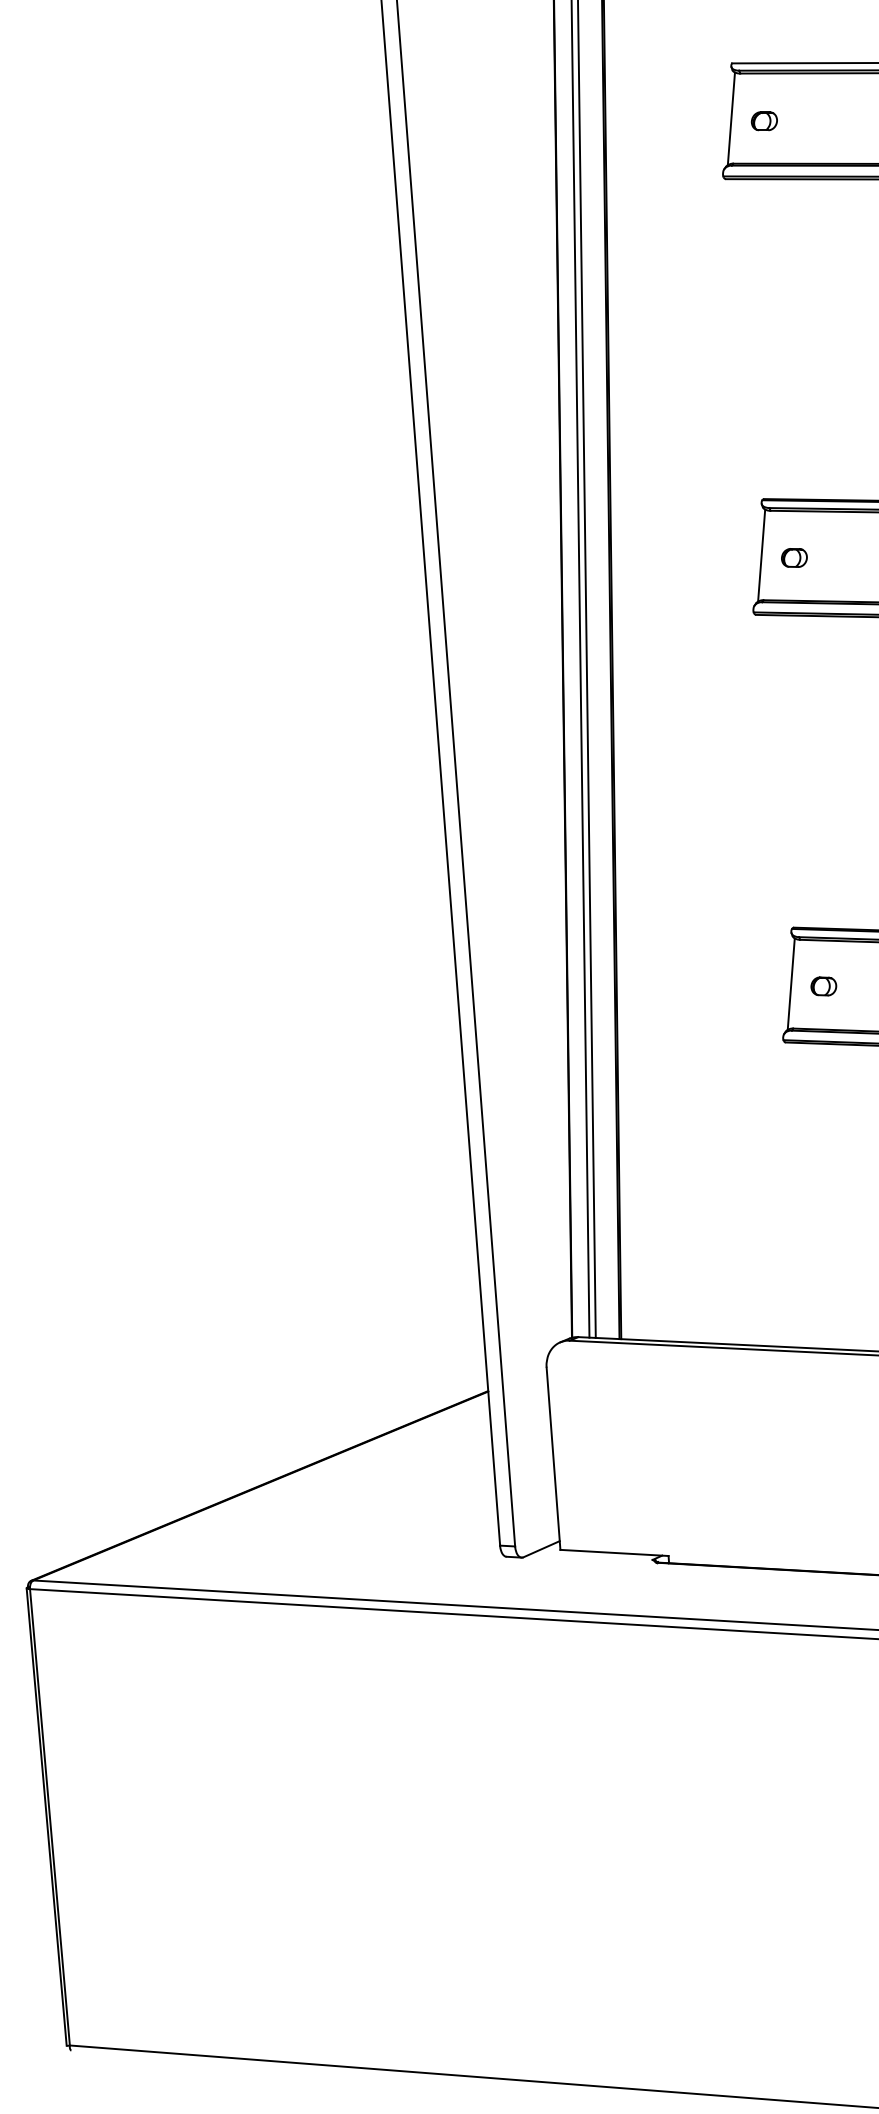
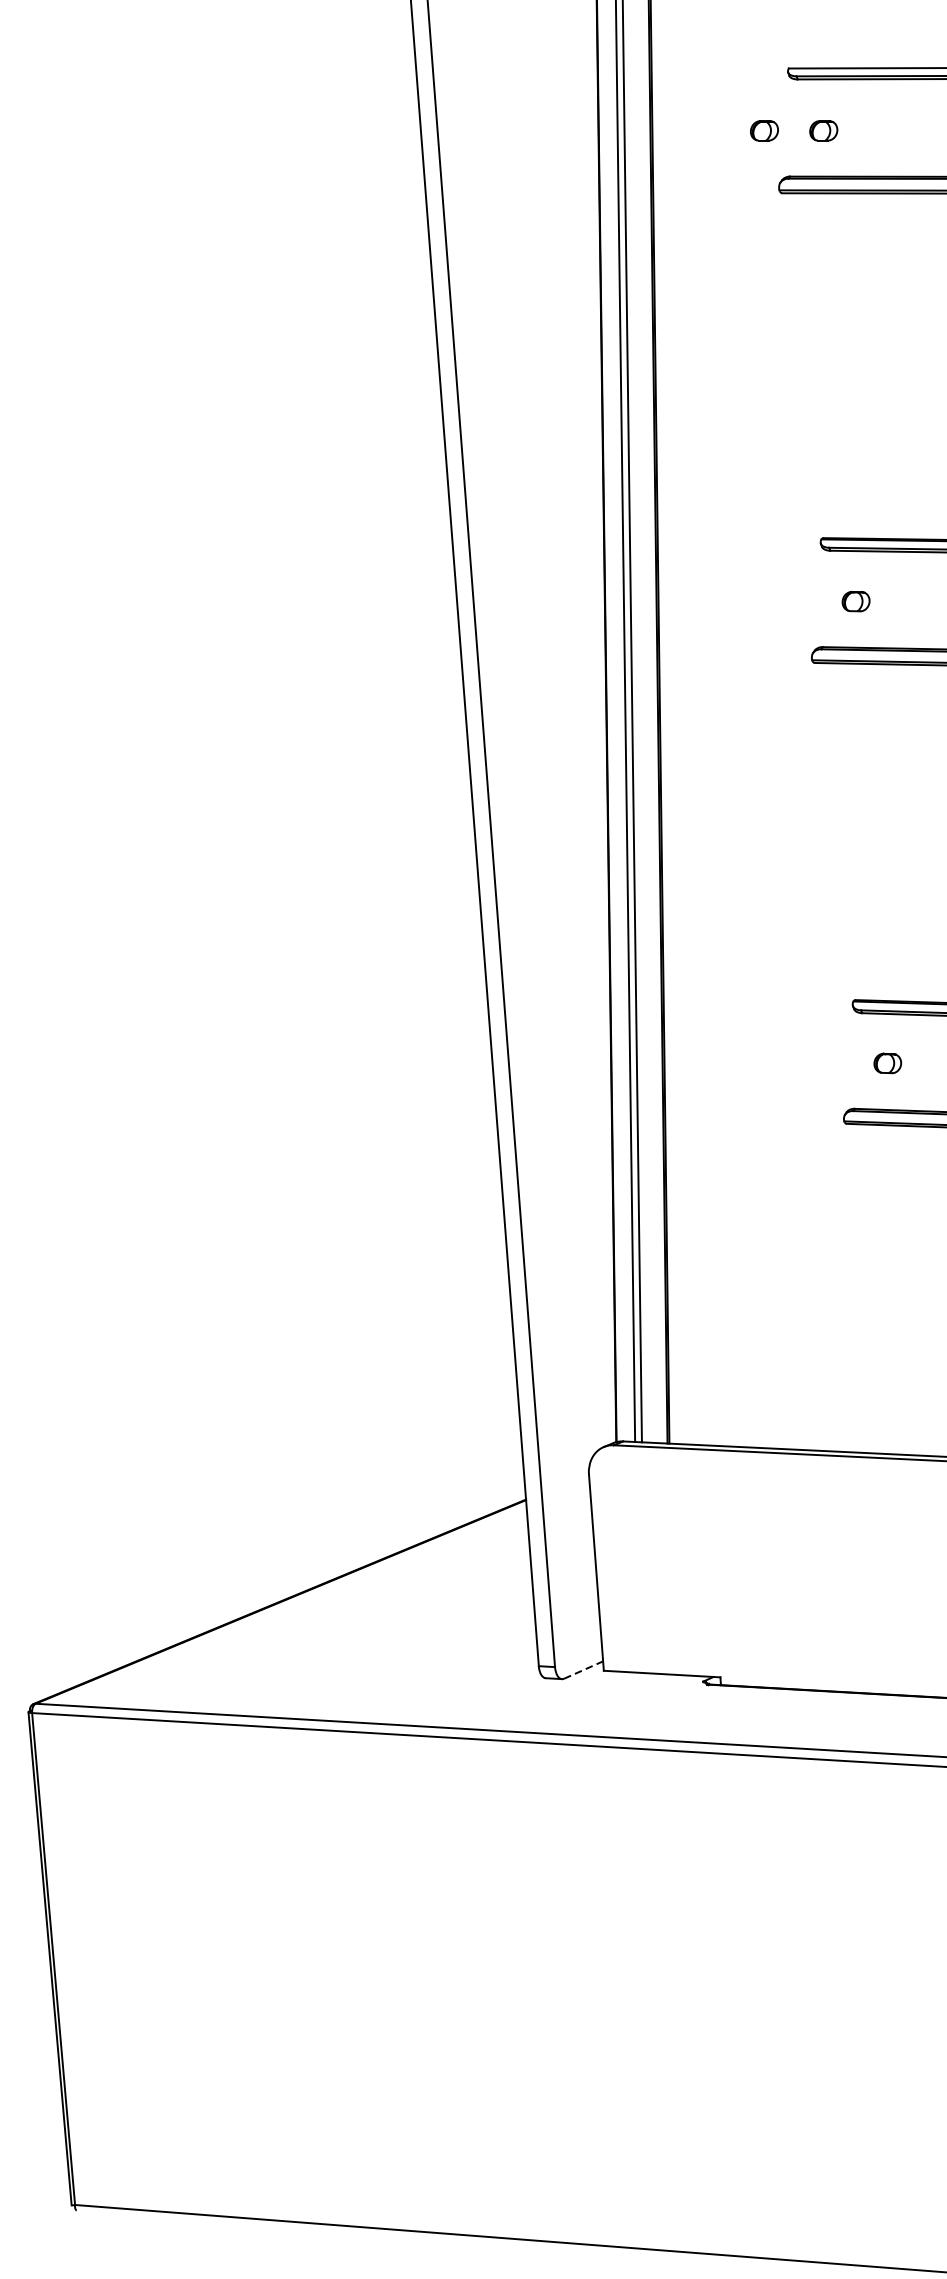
line: (730, 118) -> (787, 127), removed
part: (708, 121) -> (763, 131), added
line: (761, 555) -> (820, 598), removed
line: (790, 983) -> (851, 1060), removed
line: (541, 1549) -> (583, 1670), solid -> dashed

